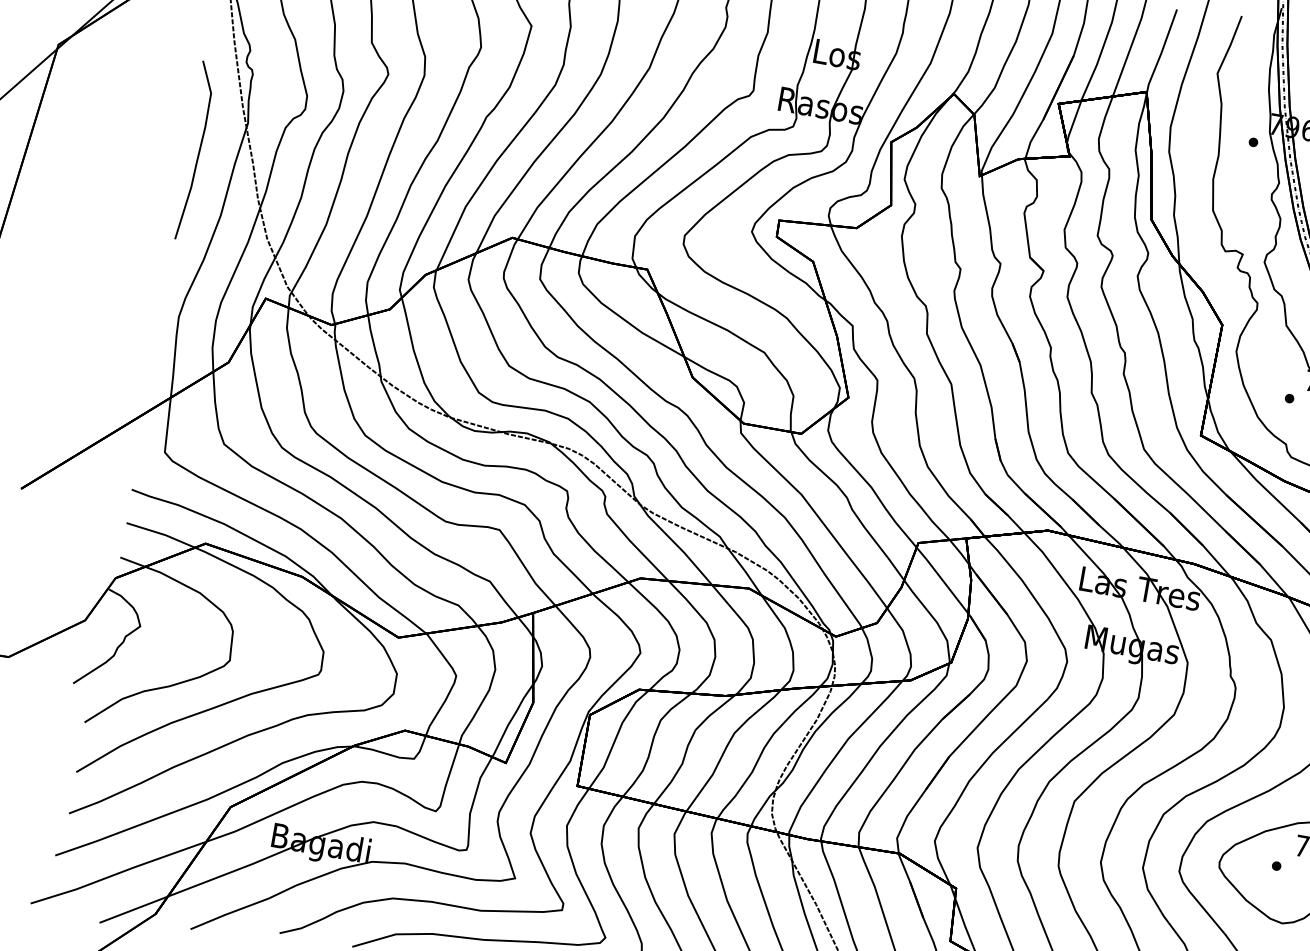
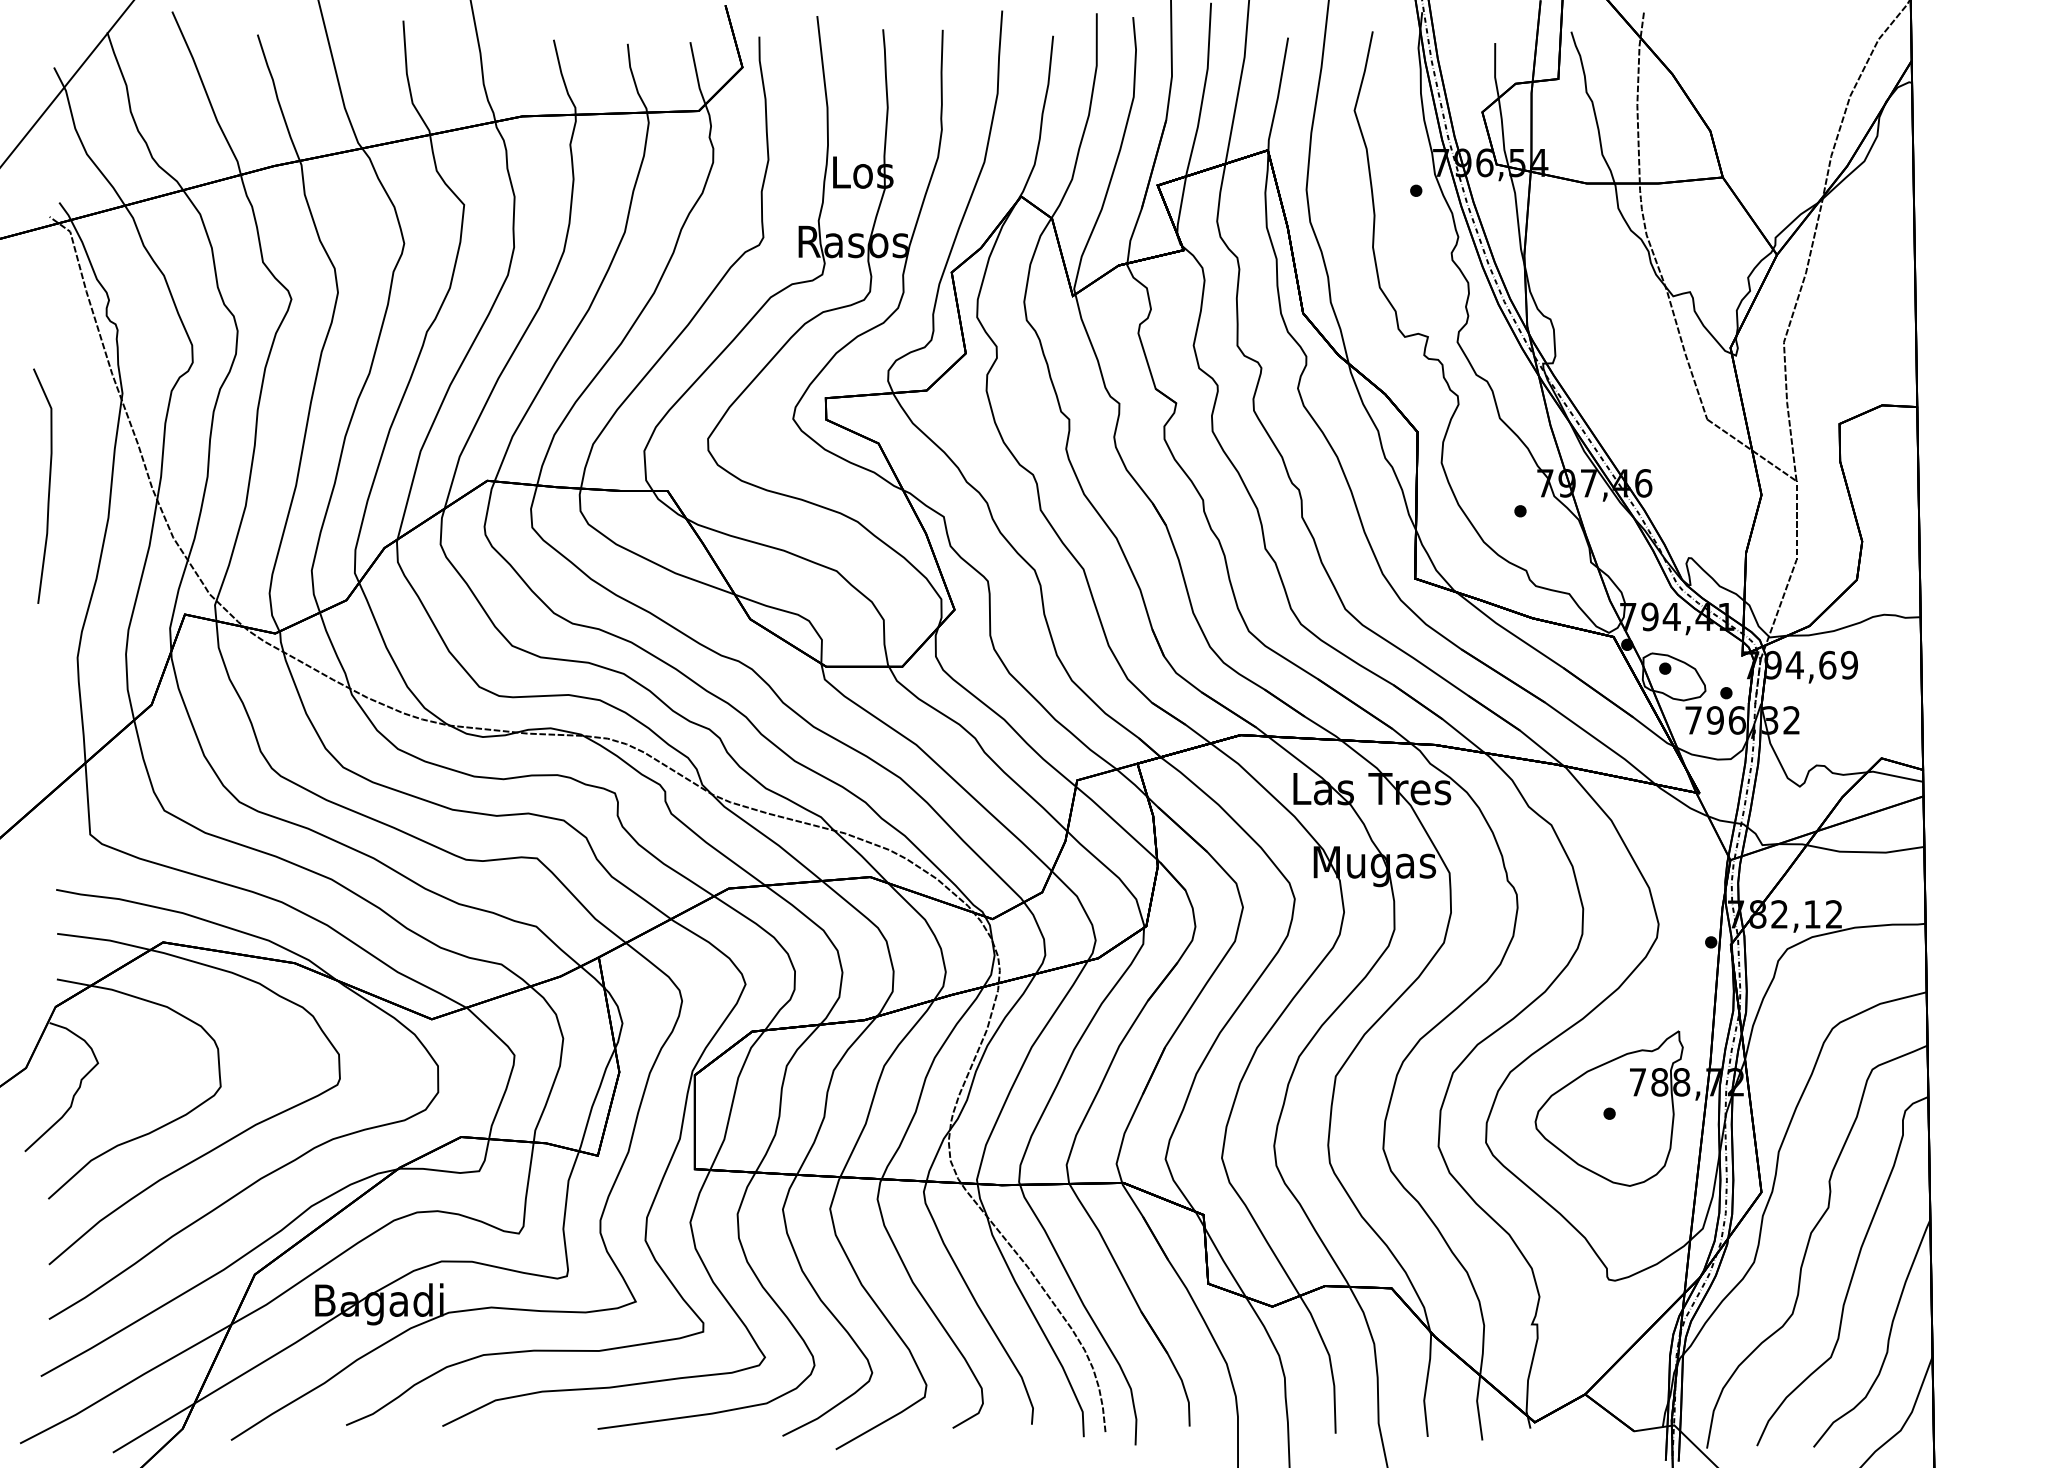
curve: (198, 151) -> (48, 485), moved

